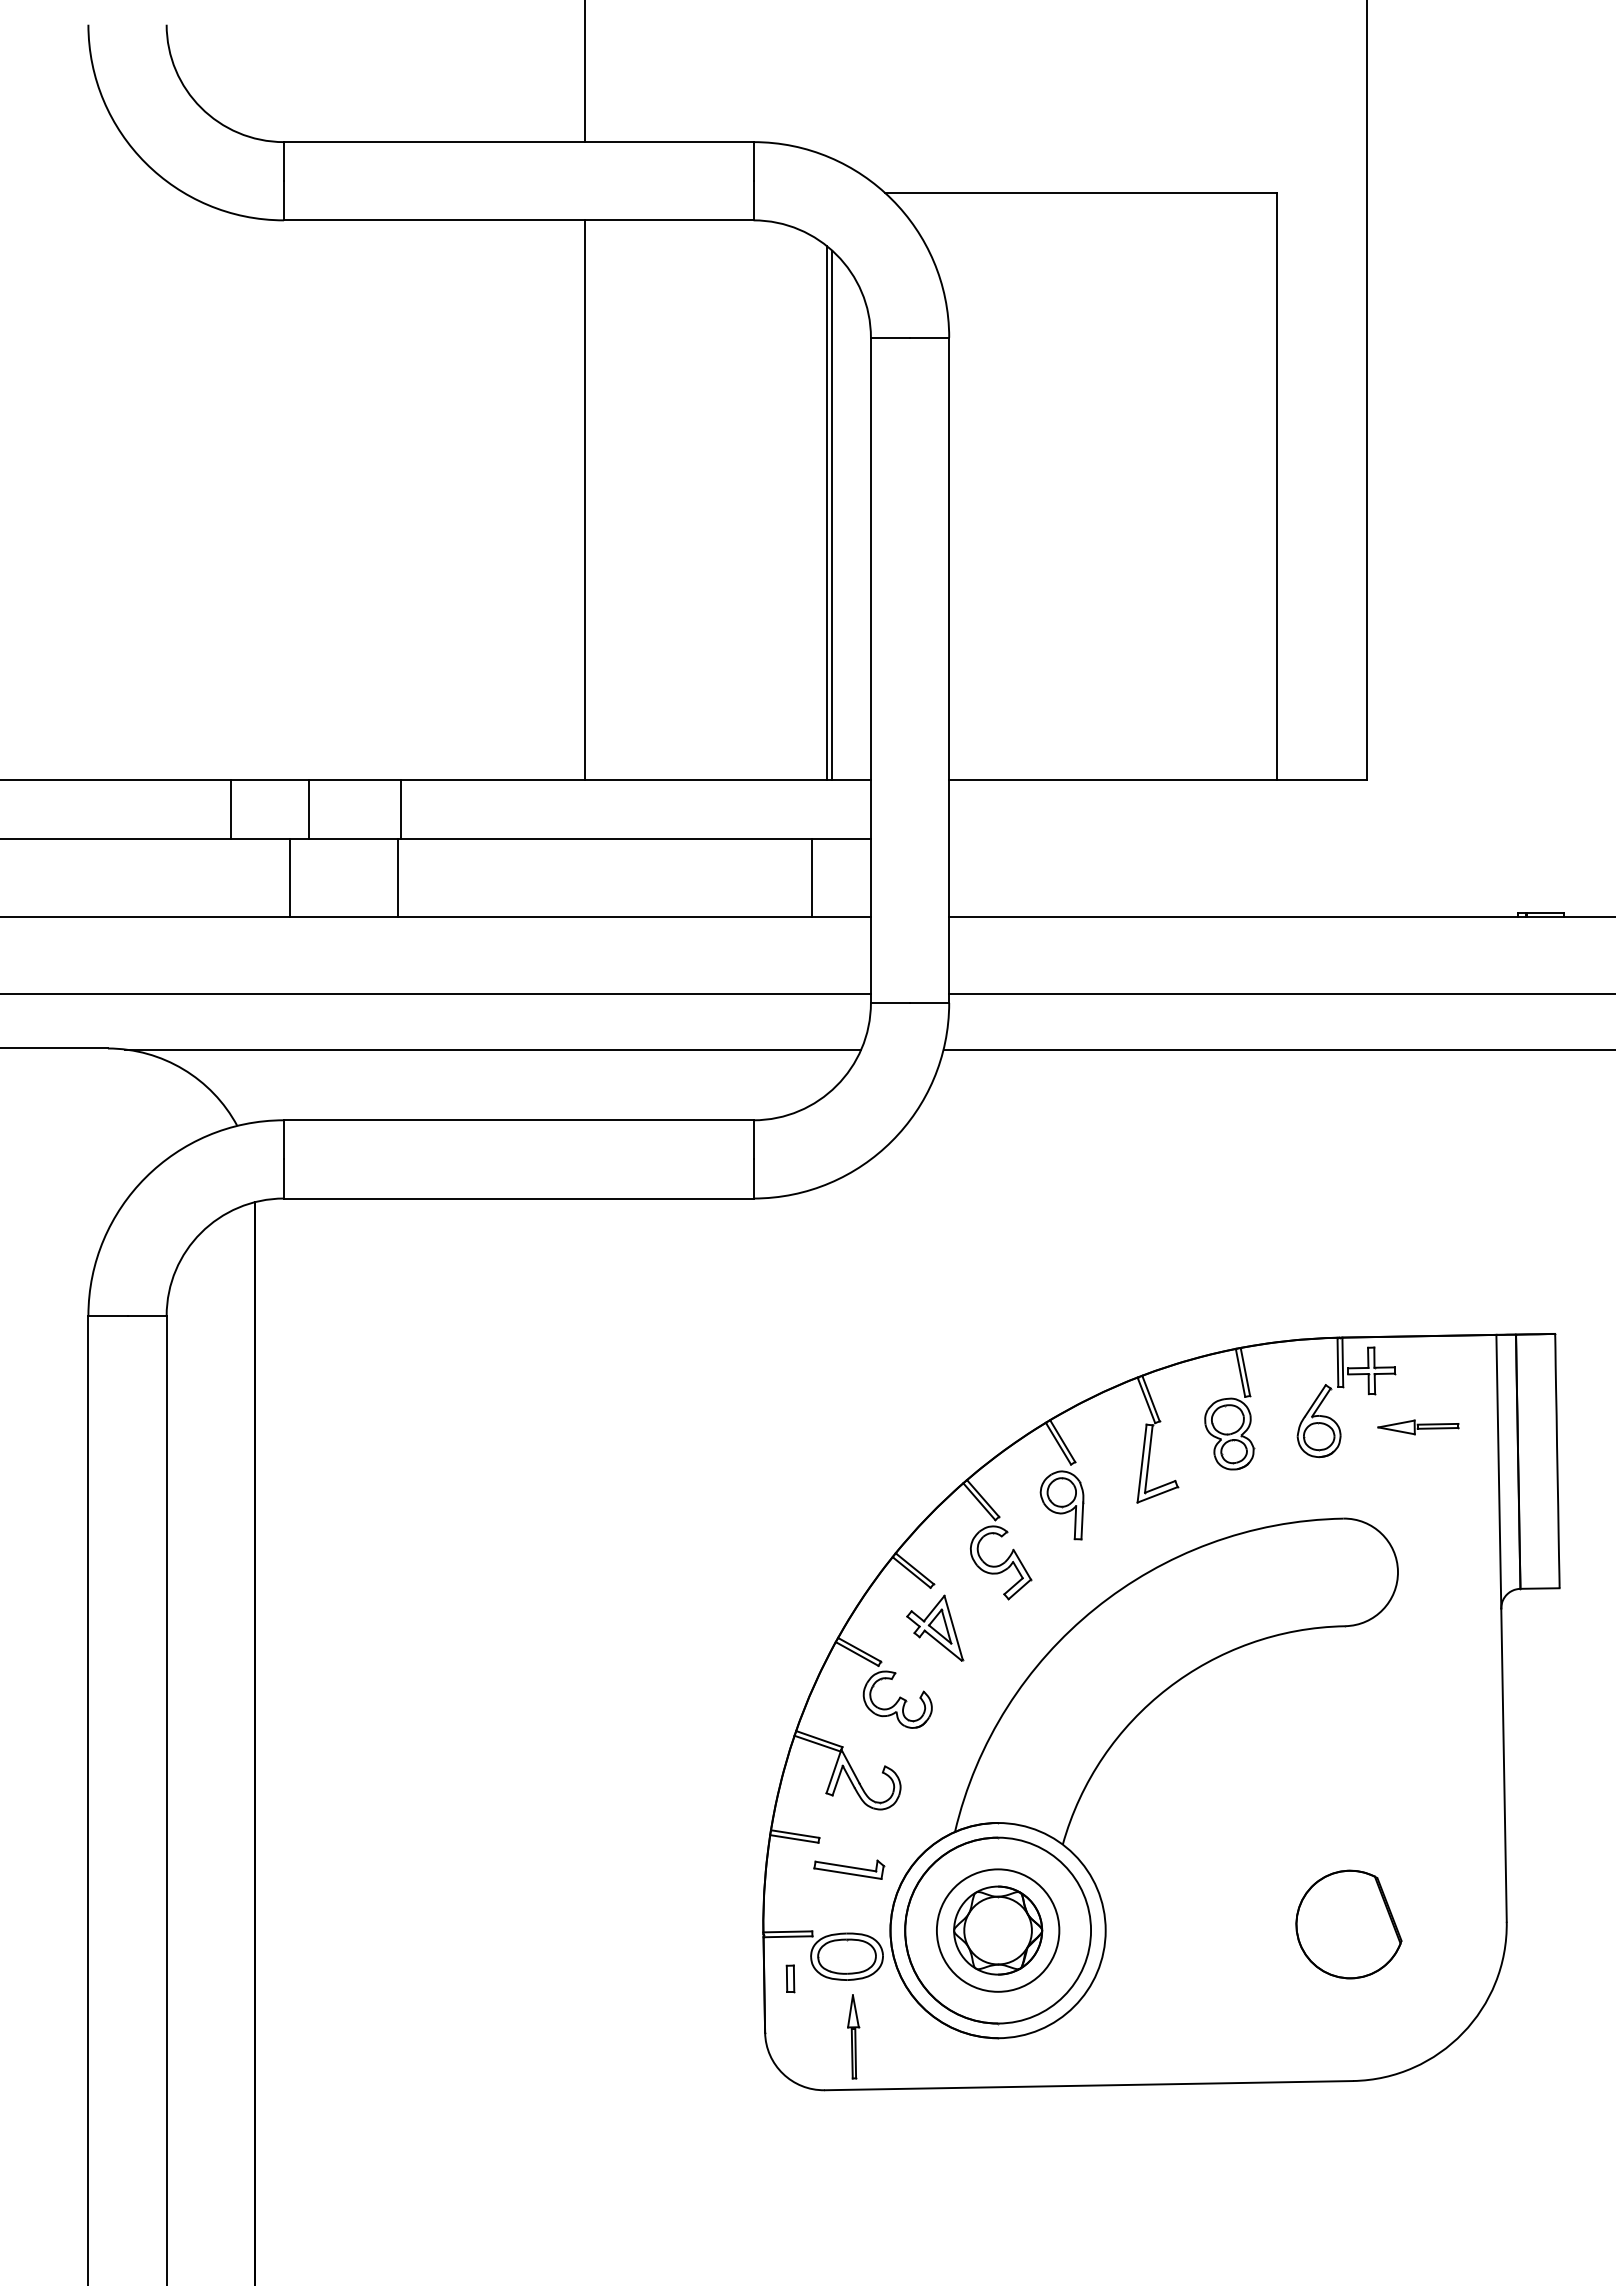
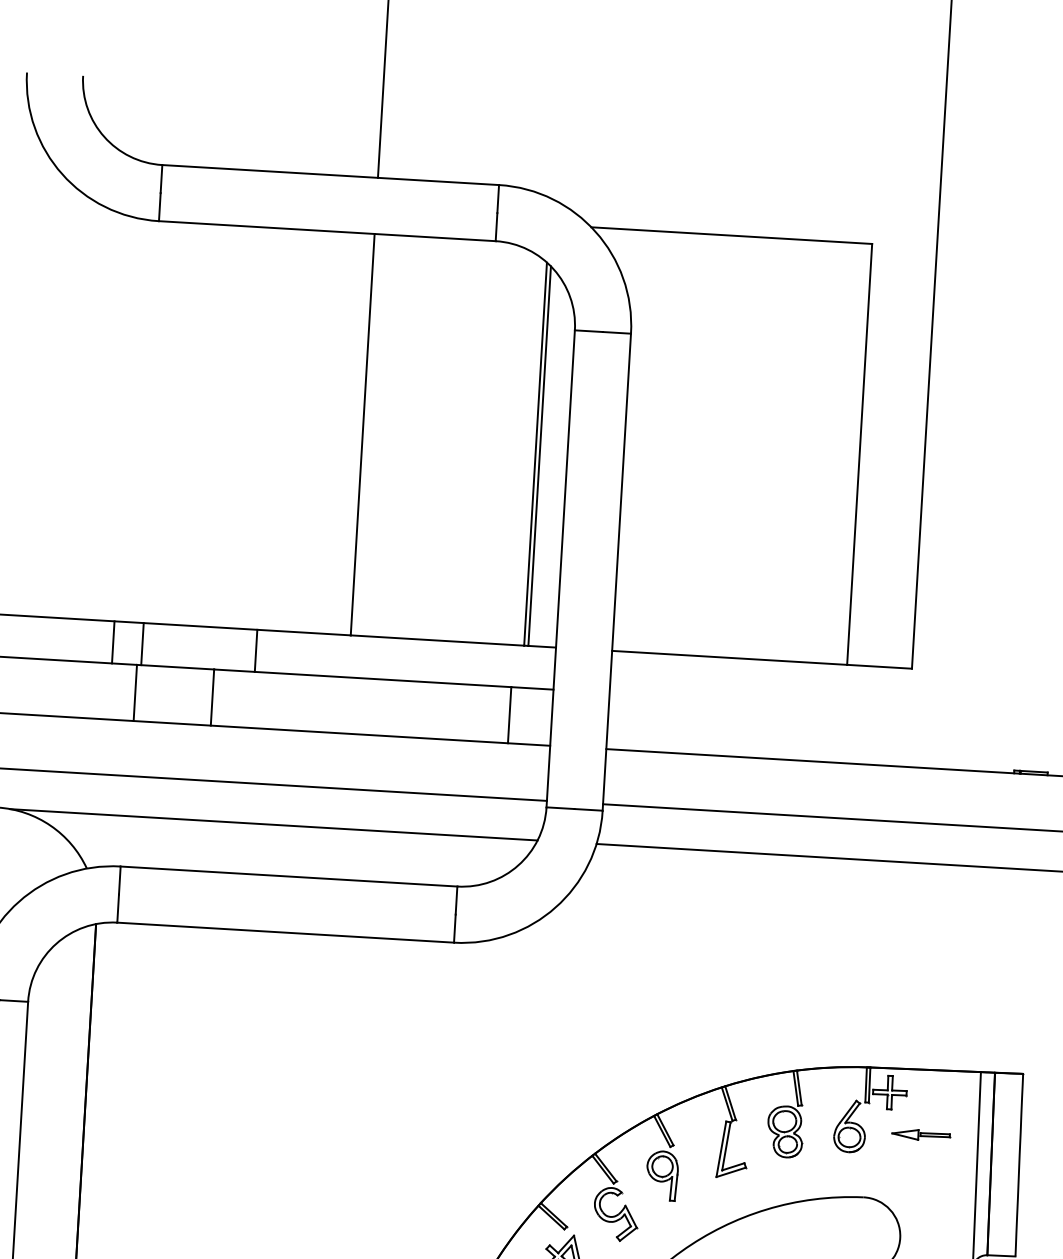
line: (231, 809) -> (142, 644), moved
line: (309, 809) -> (113, 642), moved
line: (401, 809) -> (256, 650), moved

